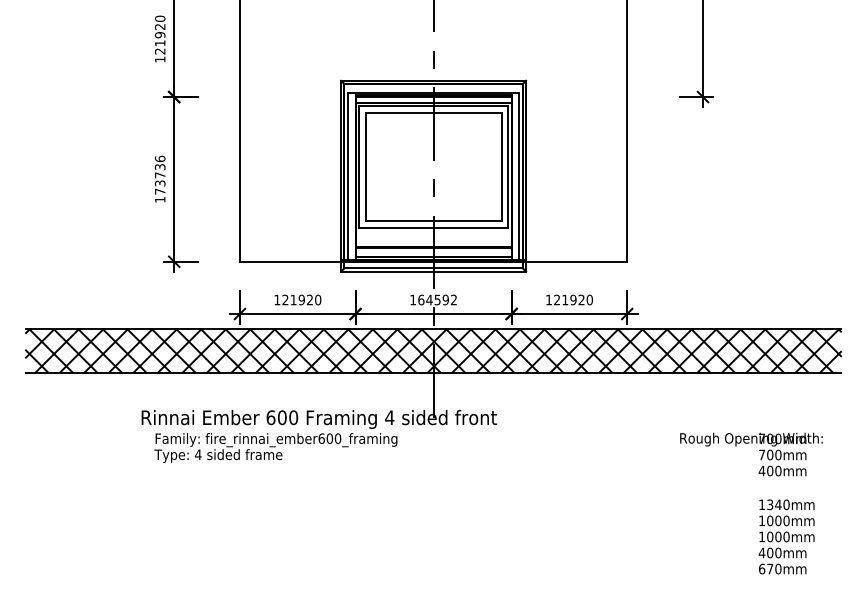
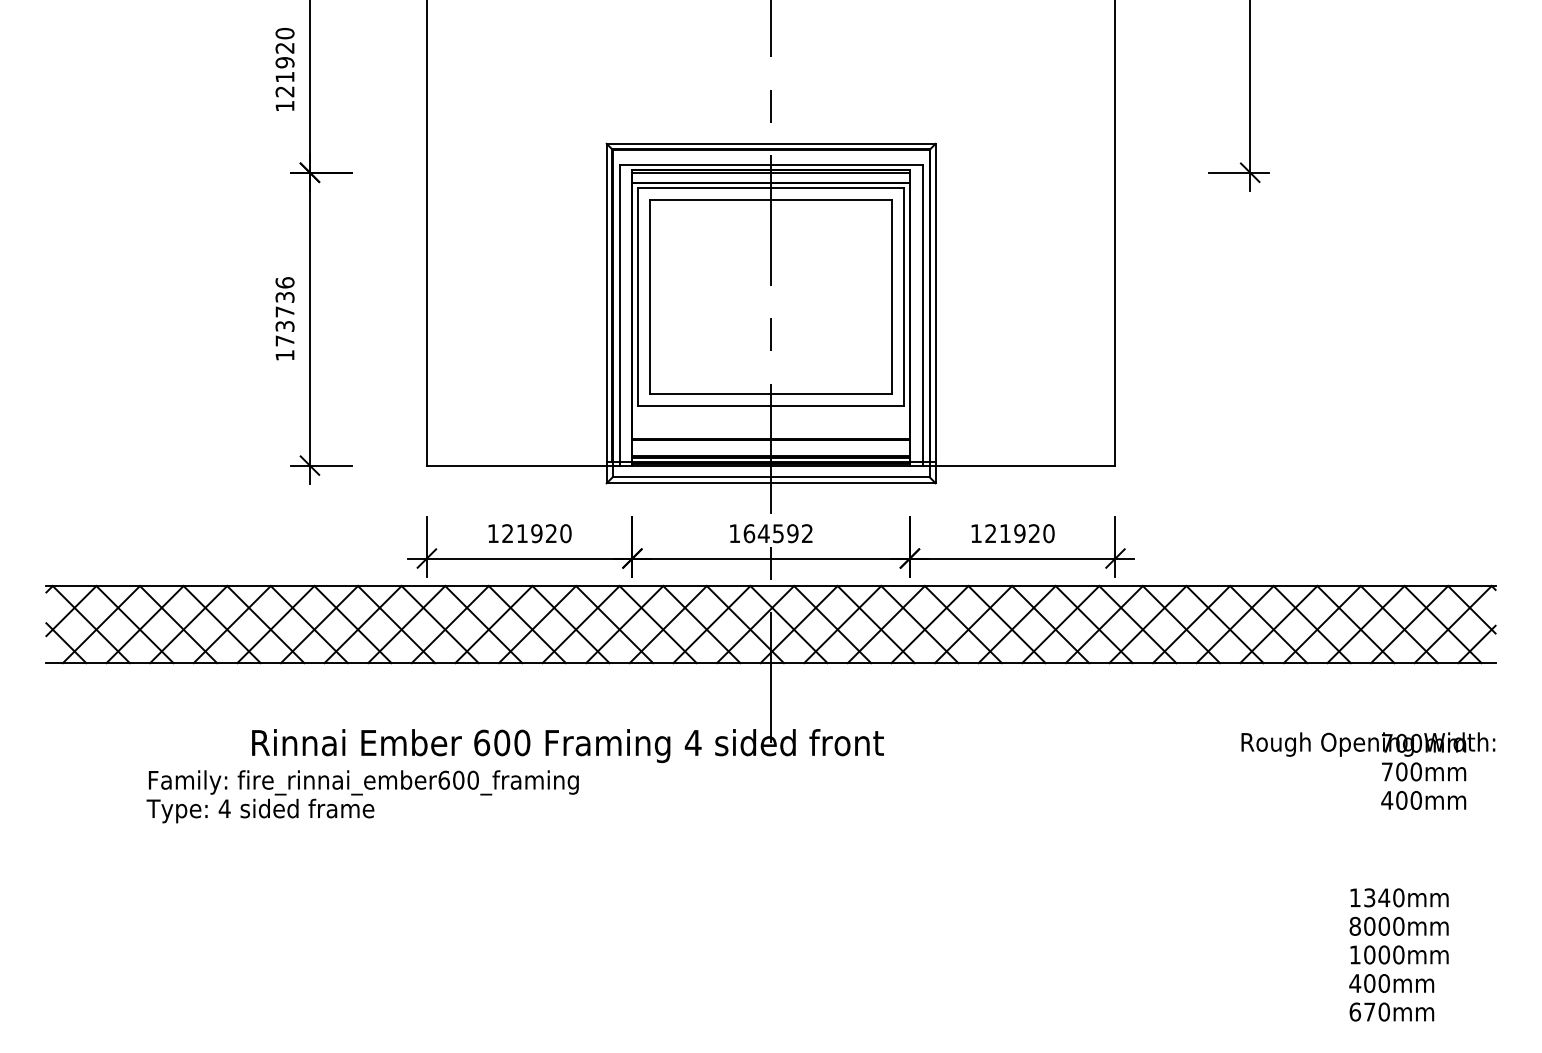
text: (275, 447) -> (362, 795), moved
text: (751, 454) -> (1368, 771), moved
text: (762, 520) -> (1356, 925), 1000mm -> 8000mm

